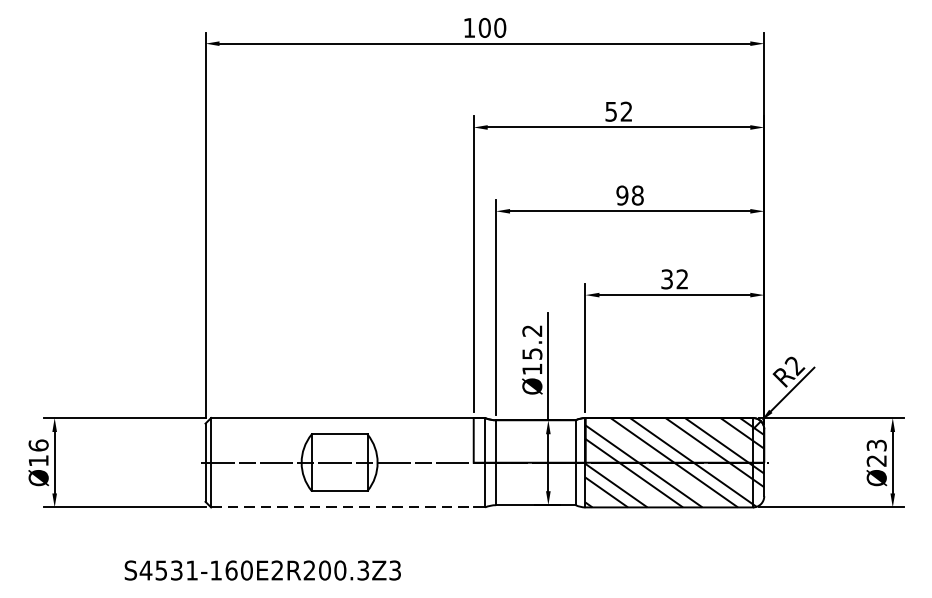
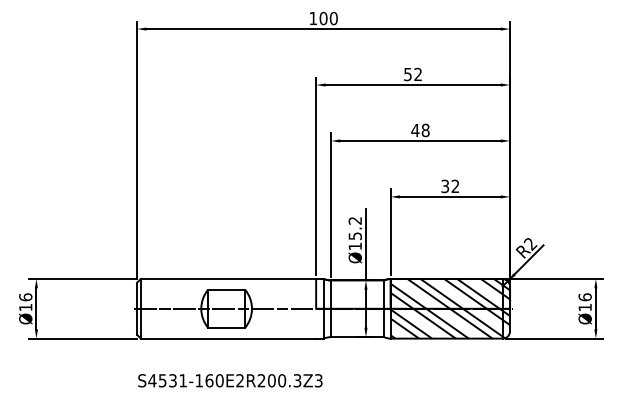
text: (622, 195) -> (415, 130), 98 -> 48
text: (875, 453) -> (584, 302), Ø23 -> Ø16
line: (342, 507) -> (228, 338), dashed -> solid
text: (263, 570) -> (230, 380), moved

